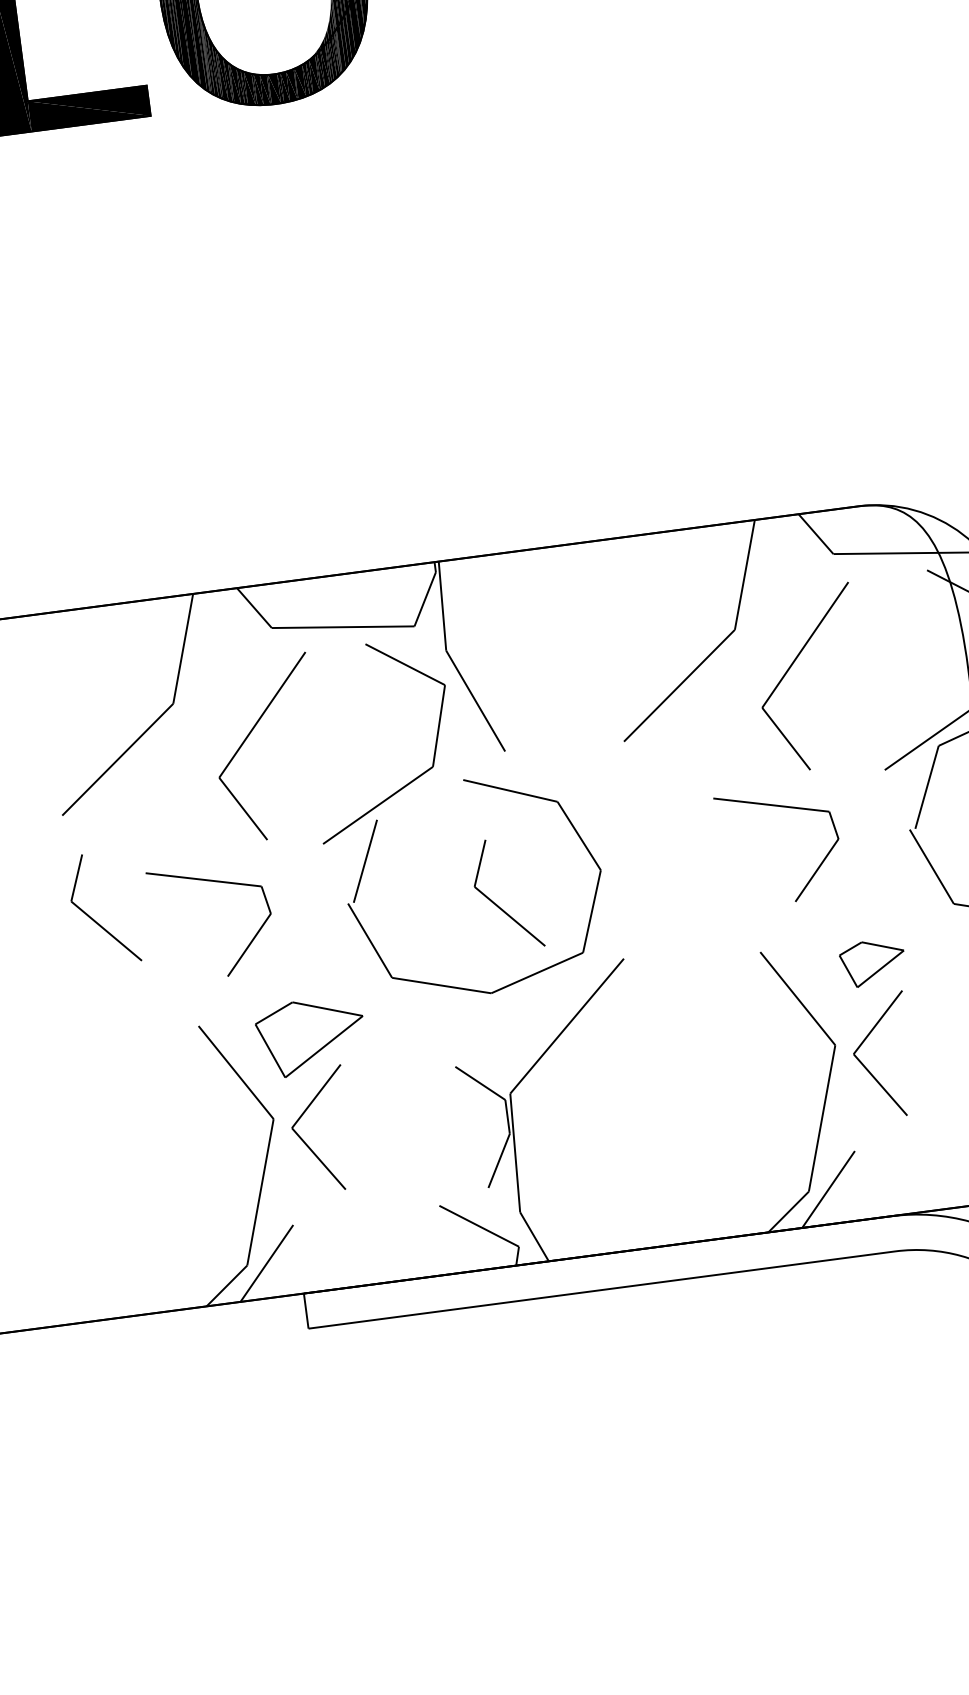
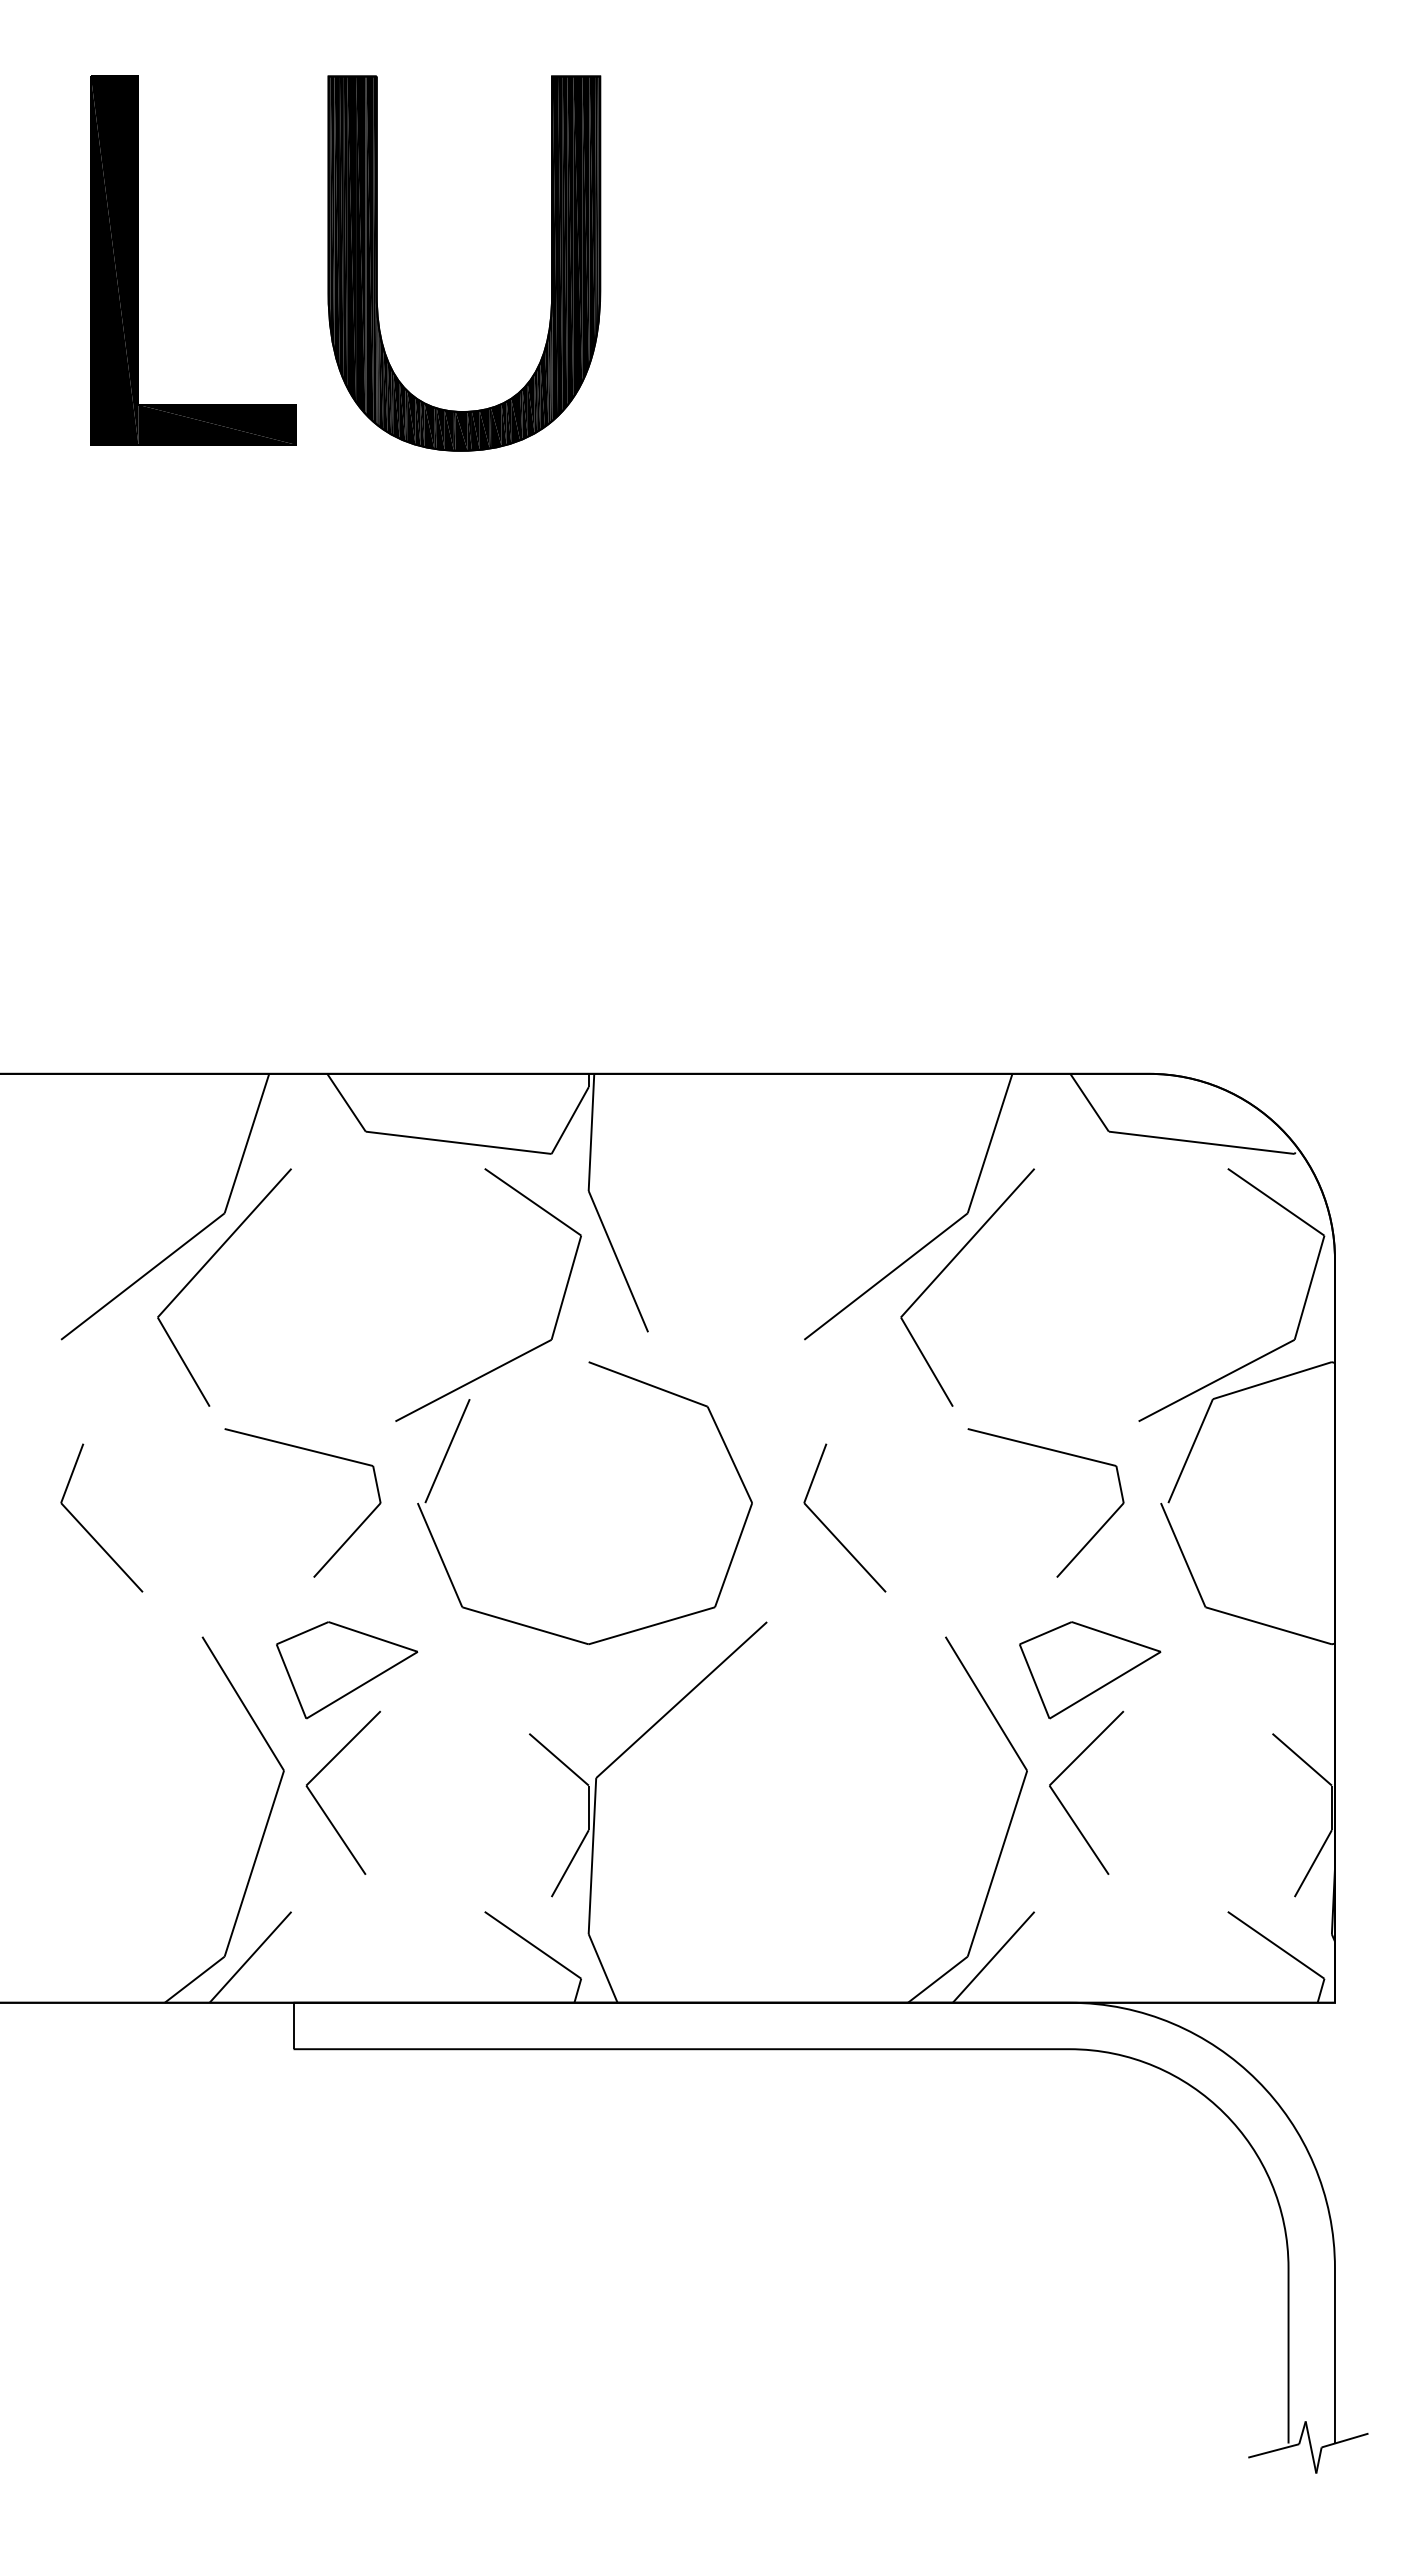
part: (792, 665) -> (947, 1267), moved
part: (248, 736) -> (203, 1268), moved
part: (783, 807) -> (1057, 1452), moved
part: (215, 882) -> (313, 1452), moved
part: (497, 904) -> (830, 1530), moved
part: (93, 919) -> (87, 1530), moved
part: (873, 963) -> (1090, 1670), size x1.67

